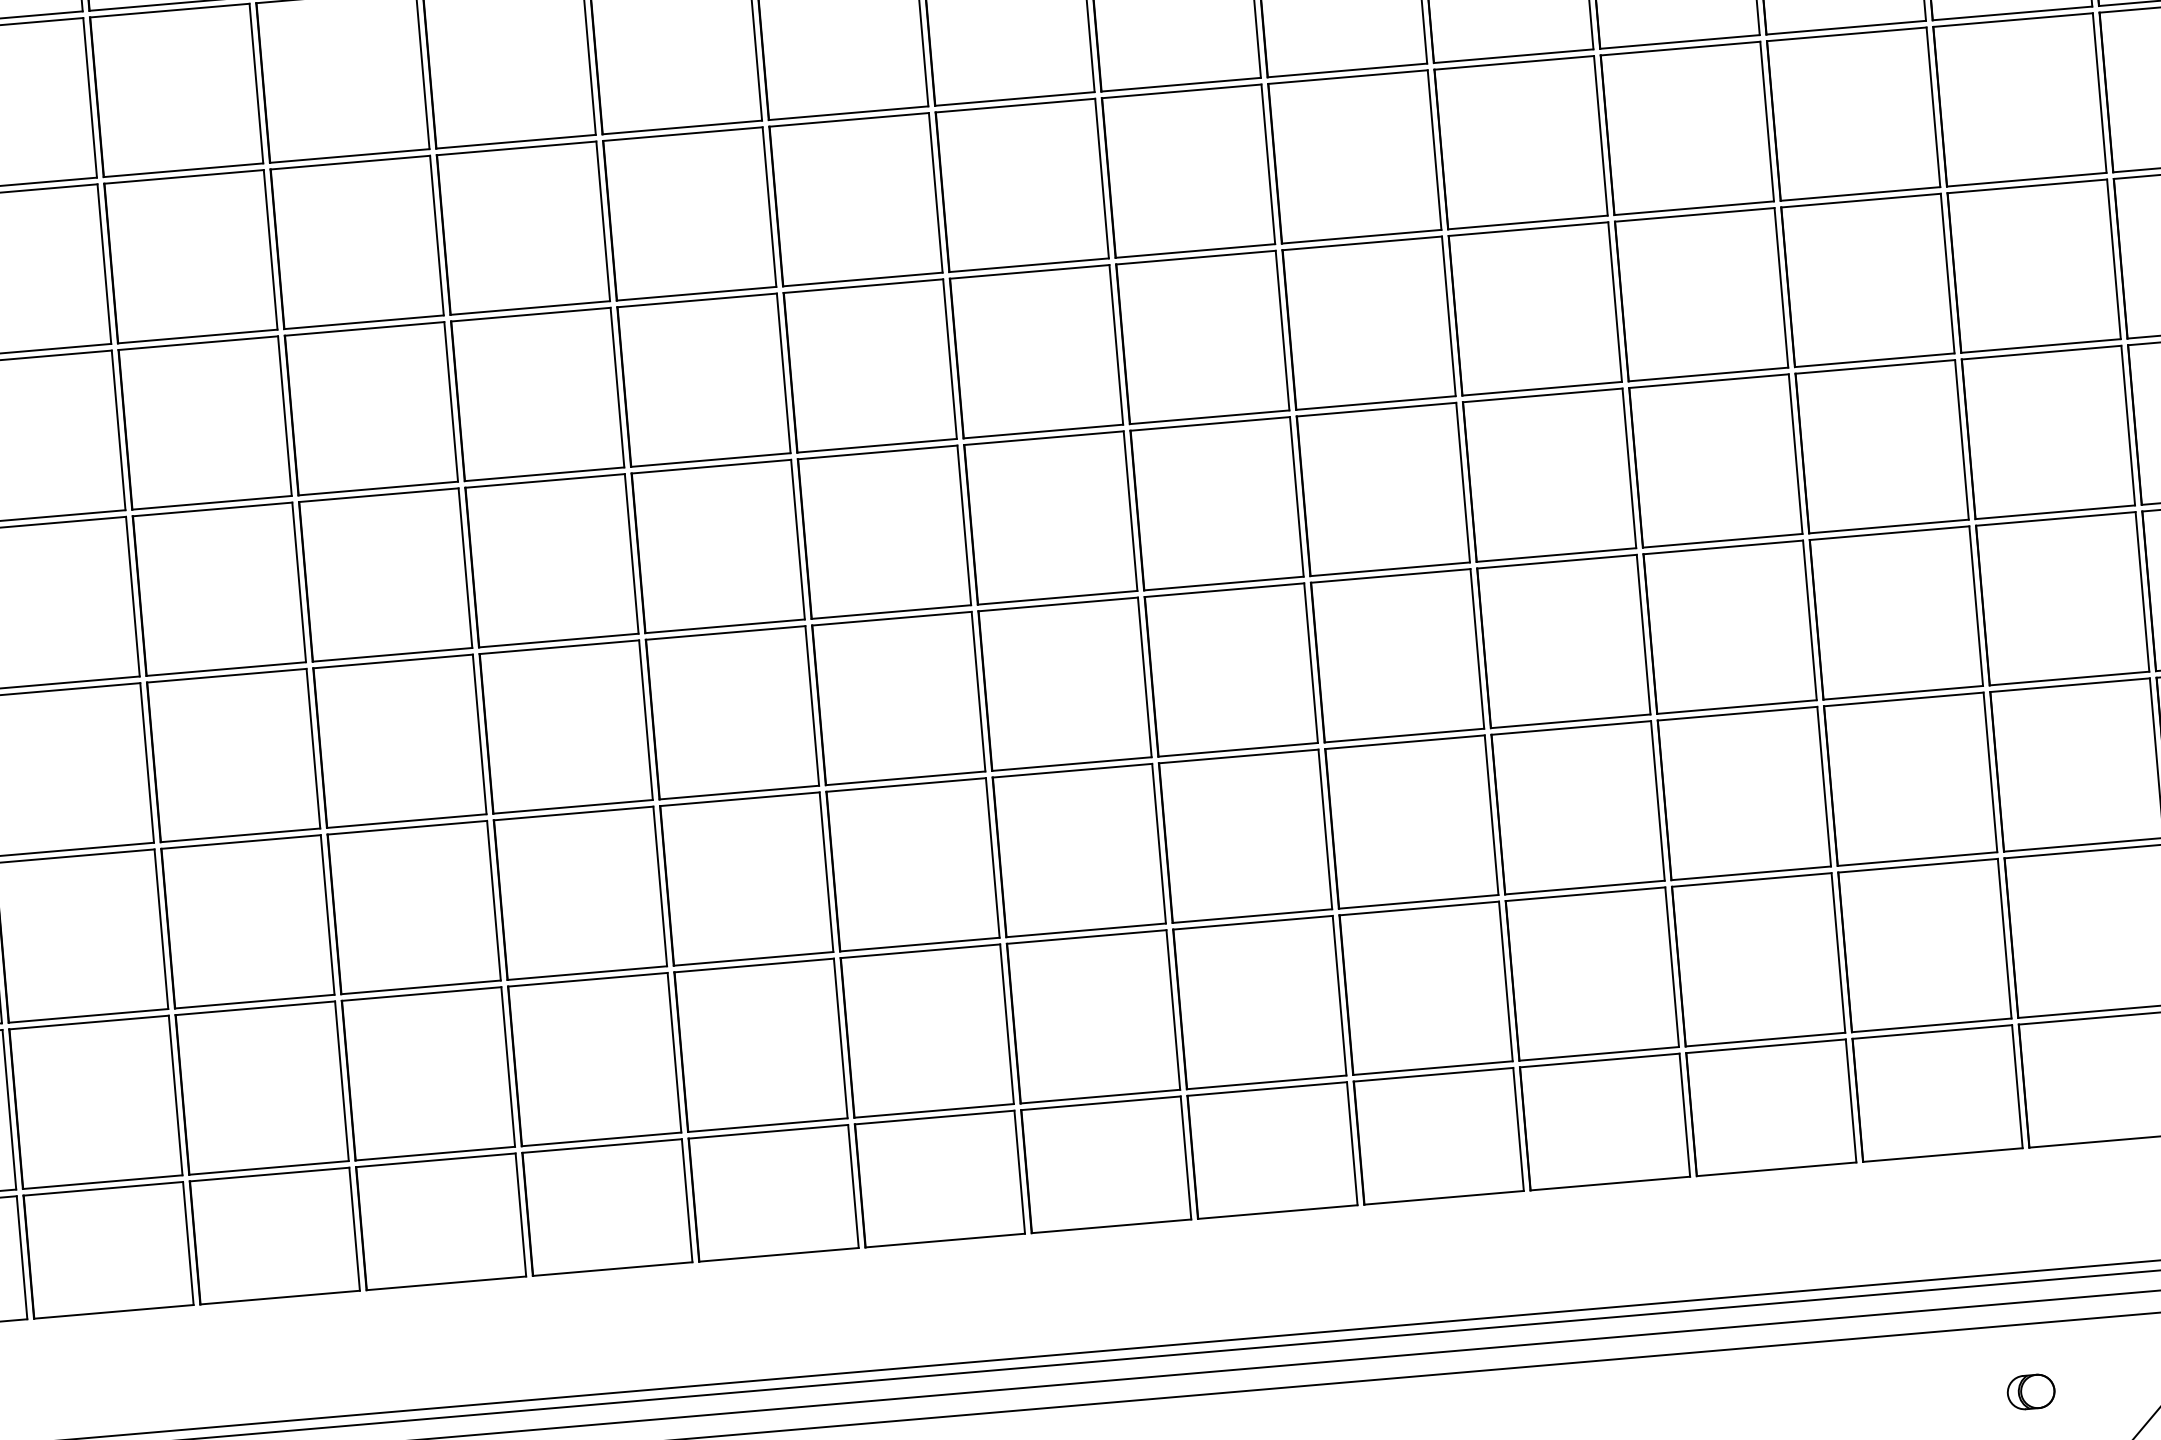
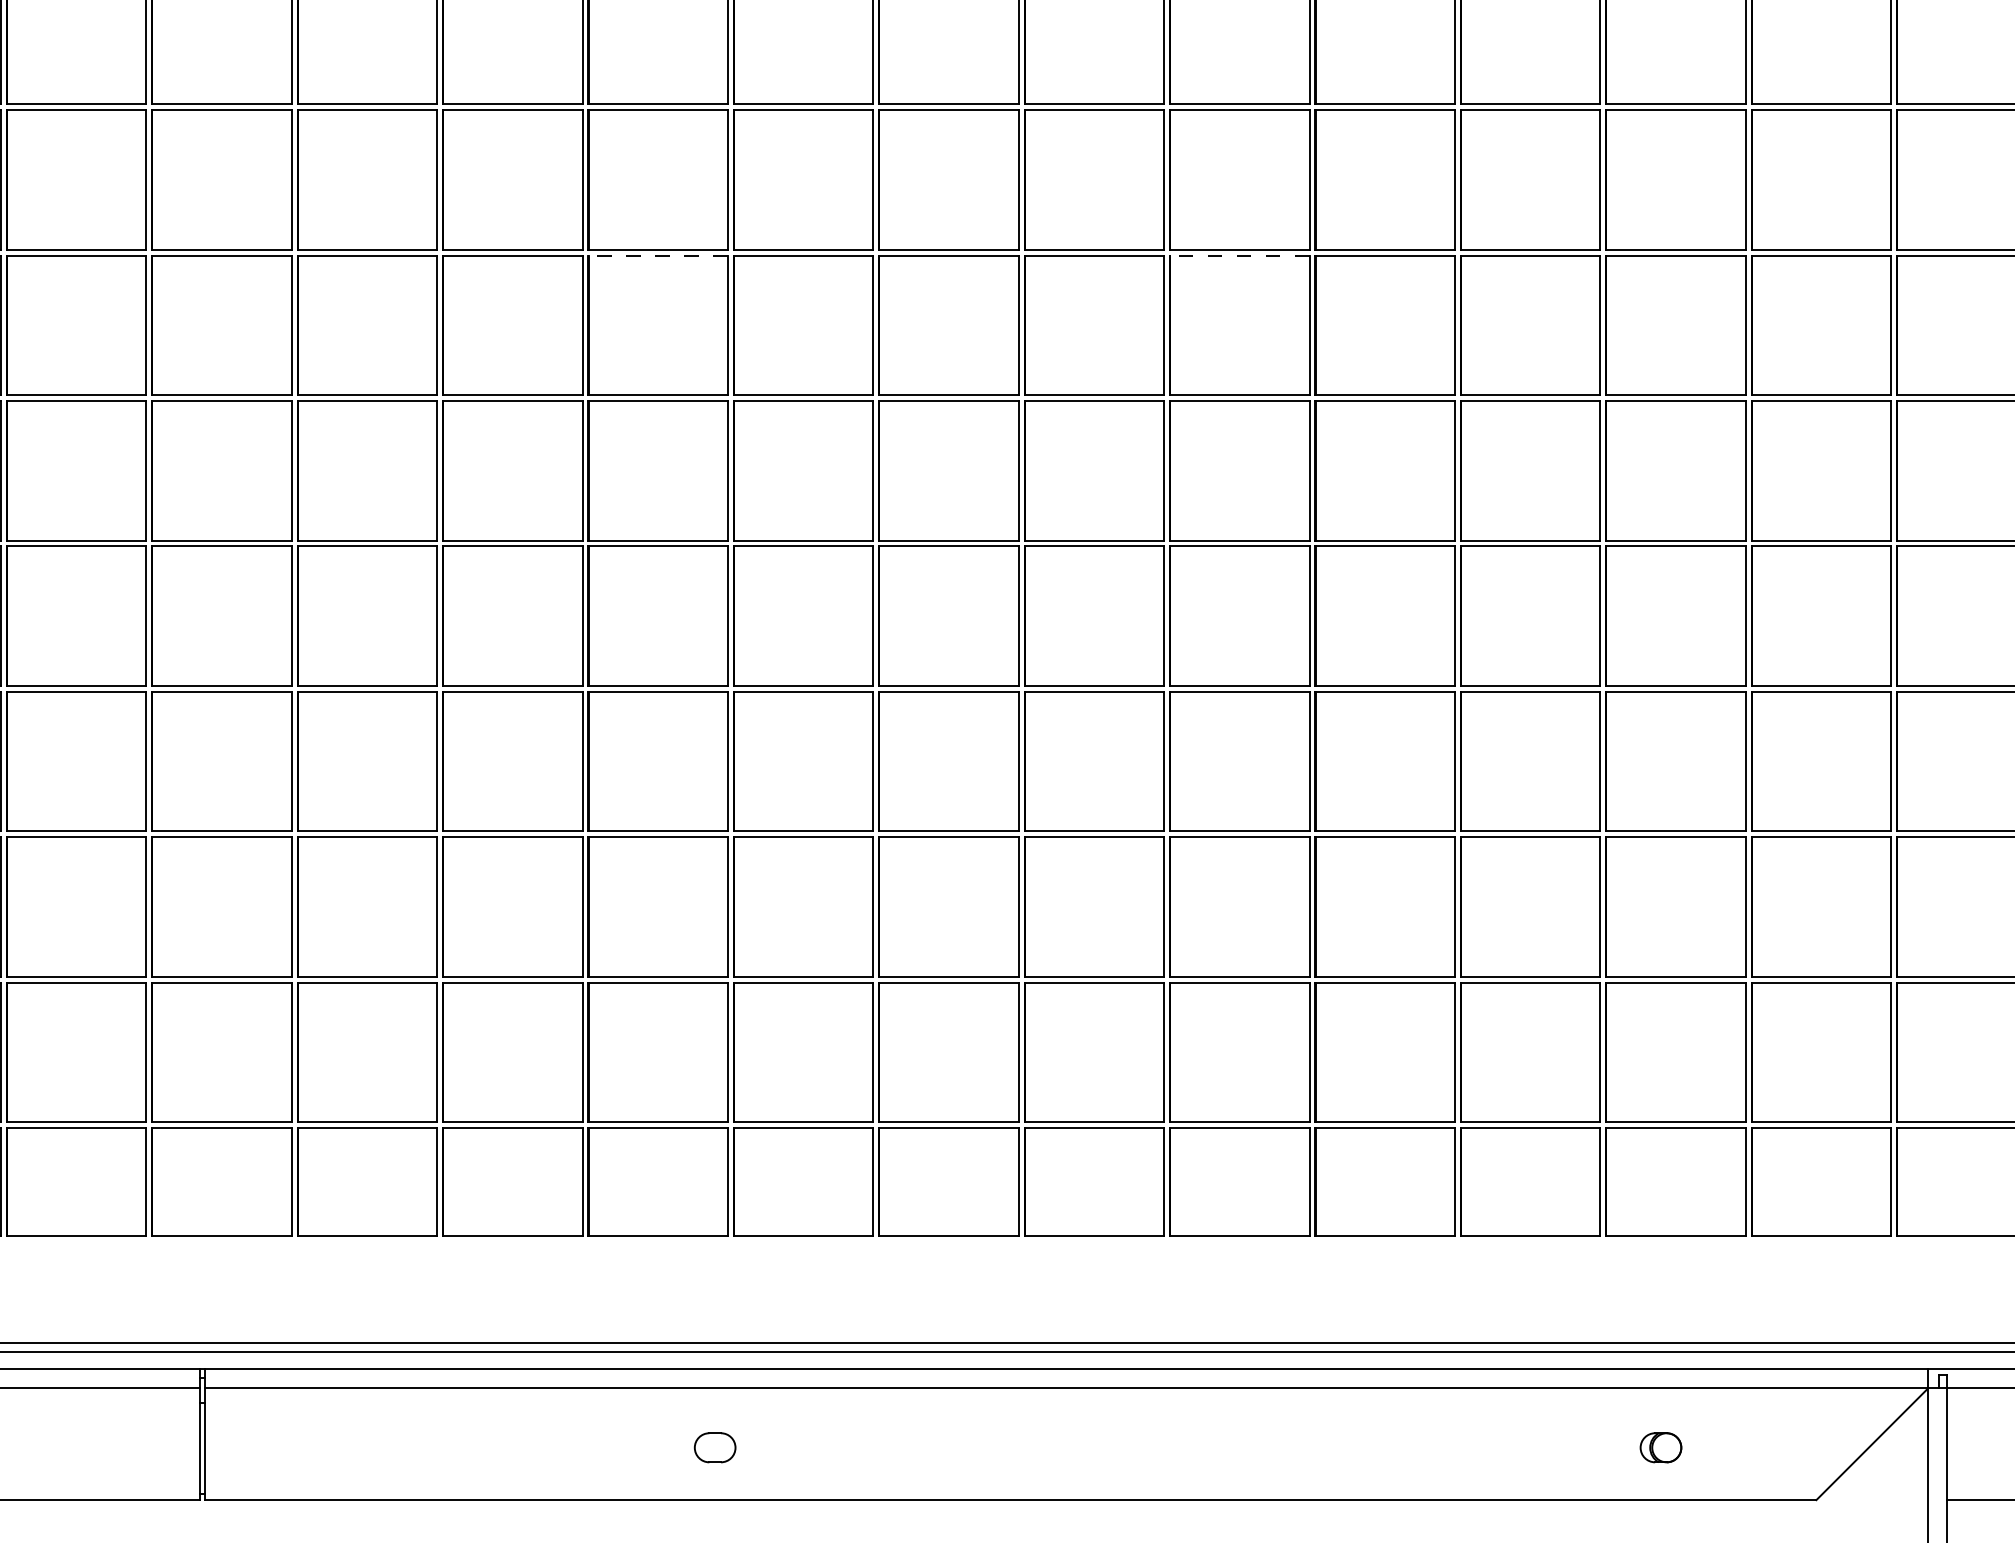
line: (1347, 77) -> (1239, 255), solid -> dashed
line: (683, 134) -> (658, 255), solid -> dashed
part: (2030, 1391) -> (1660, 1447), moved

